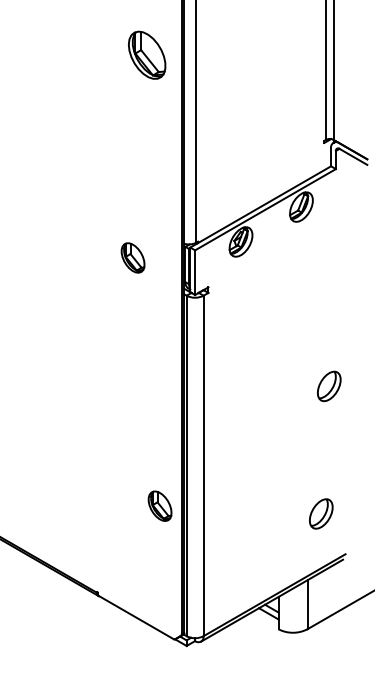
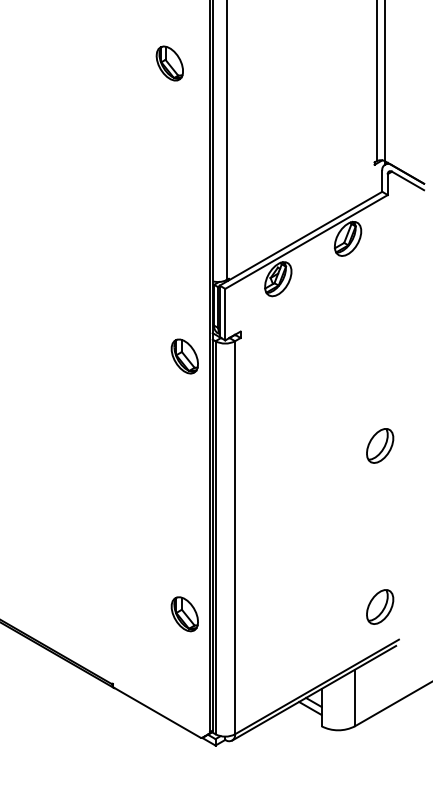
part: (146, 54) -> (169, 62), size x0.62
part: (132, 257) -> (184, 355), moved
part: (159, 505) -> (184, 613), moved
part: (321, 513) -> (380, 606), moved

